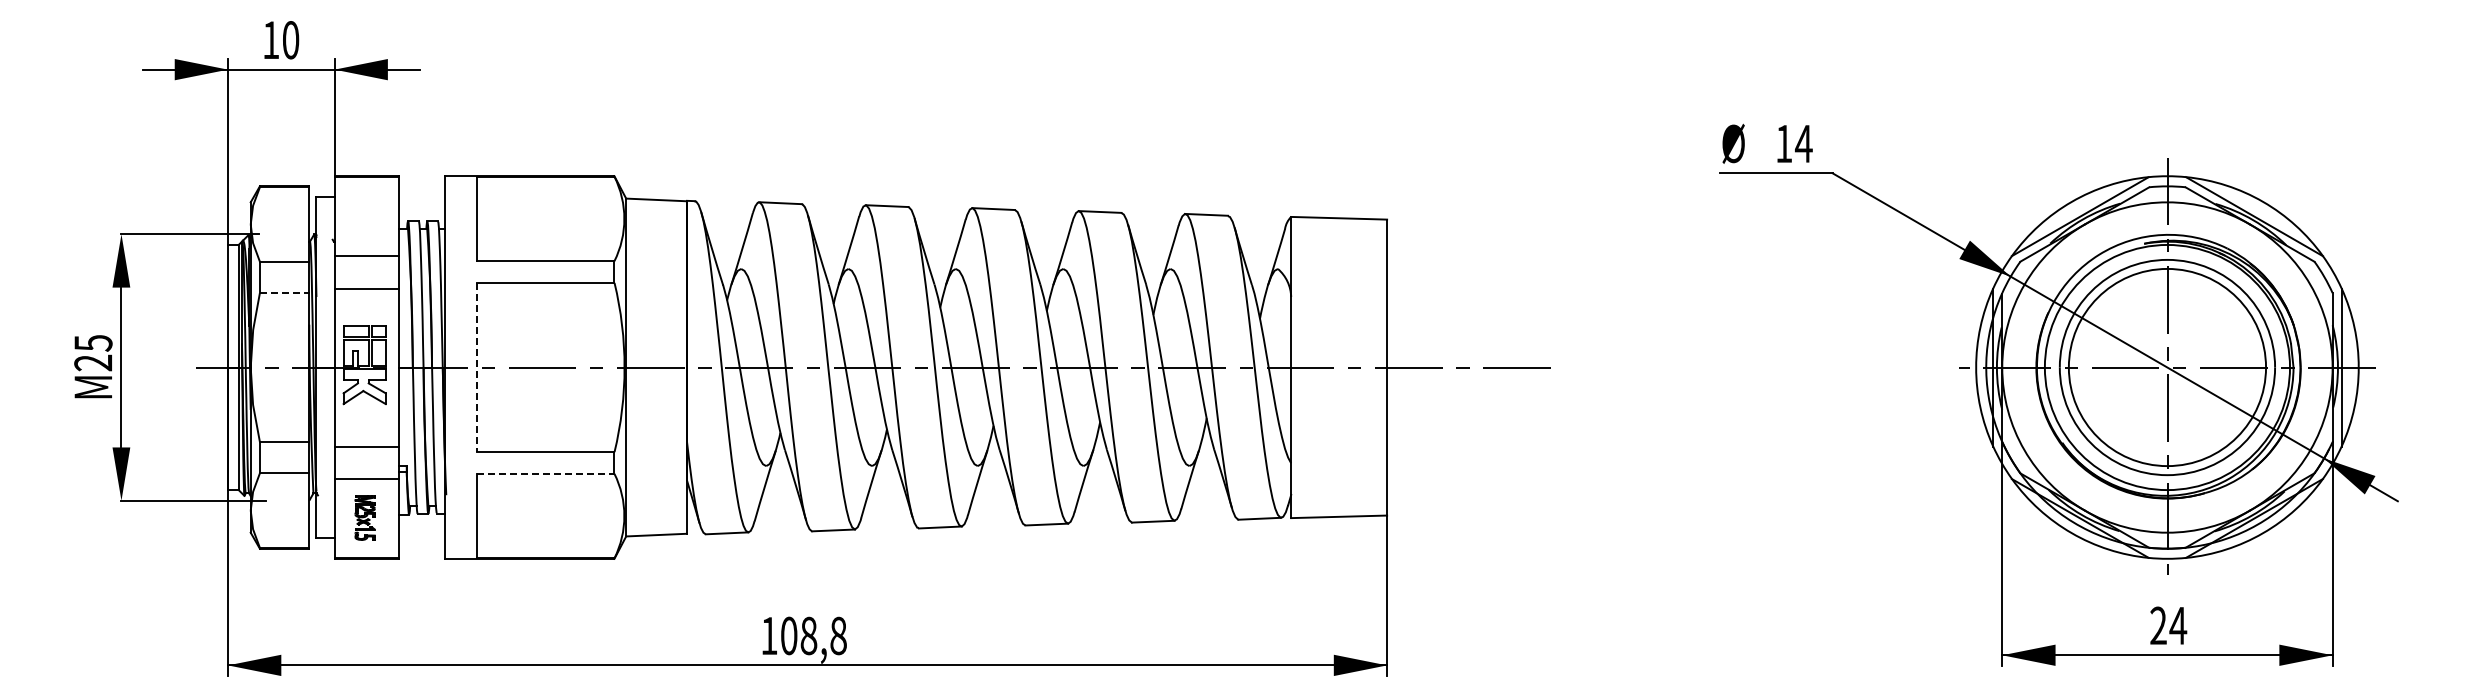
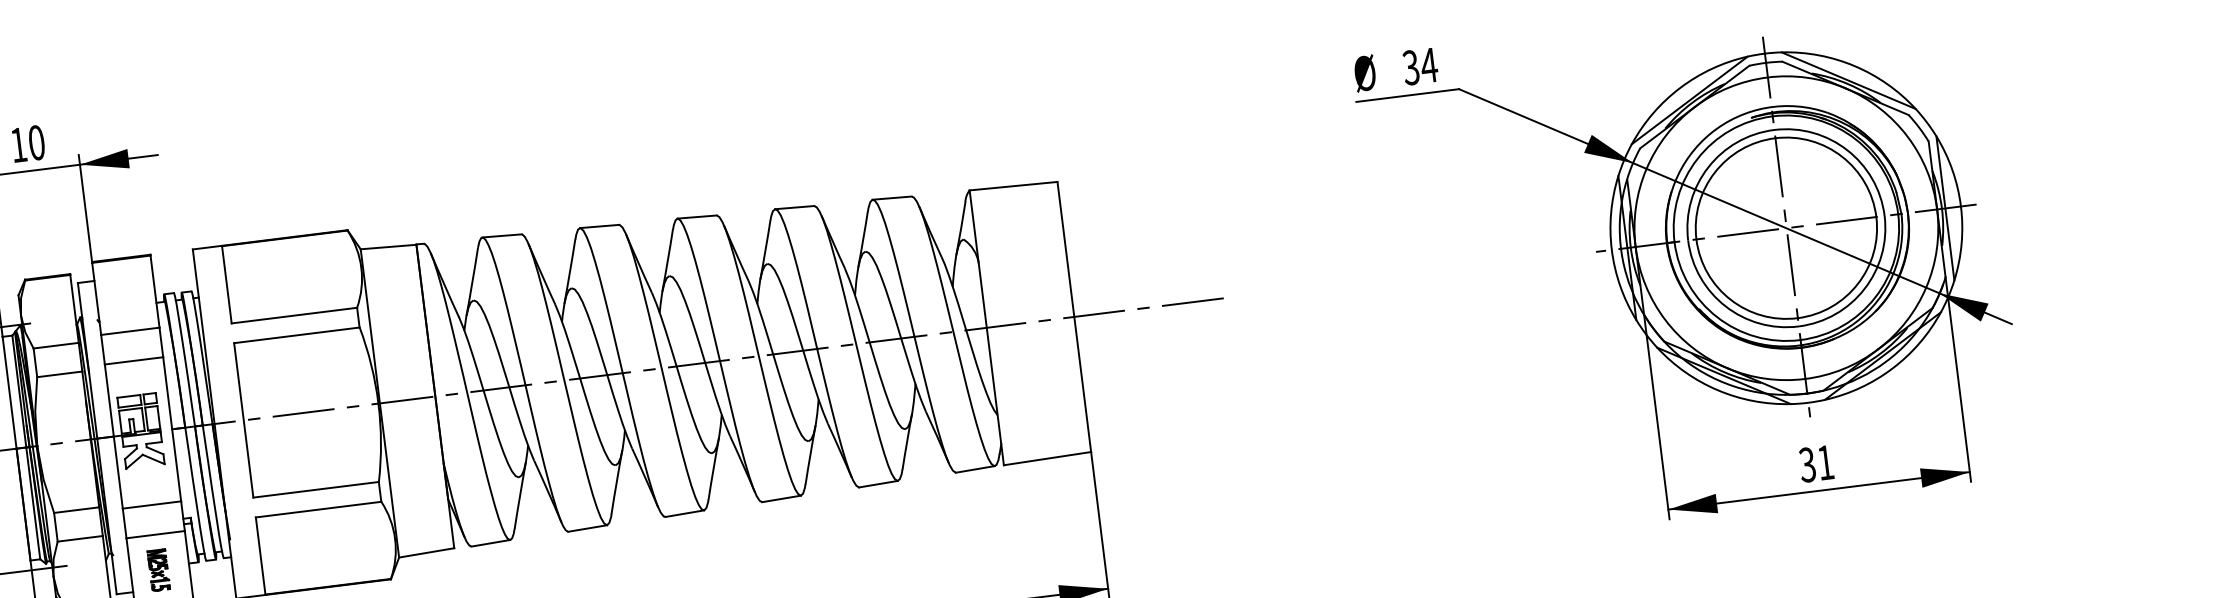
text: (1783, 143) -> (1410, 67), 14 -> 34
line: (284, 293) -> (59, 374), dashed -> solid
line: (476, 367) -> (243, 420), dashed -> solid
line: (545, 473) -> (318, 509), dashed -> solid
text: (2168, 625) -> (1816, 463), 24 -> 31

